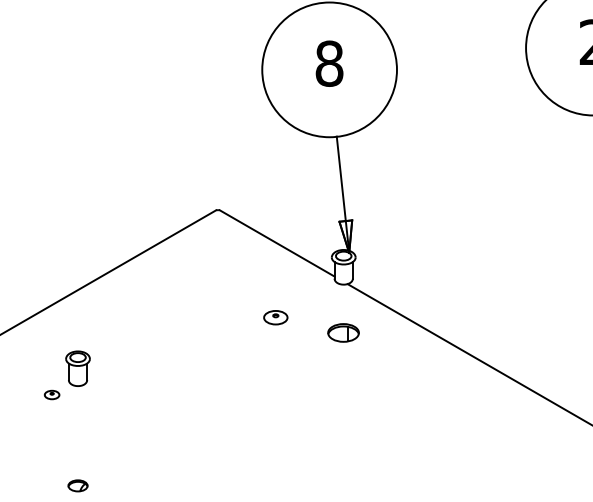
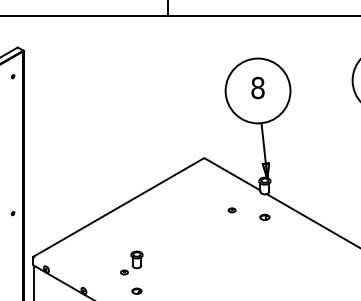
part: (274, 318) -> (231, 210), size x0.62
part: (342, 330) -> (264, 216), size x0.62
part: (66, 374) -> (131, 262), moved

